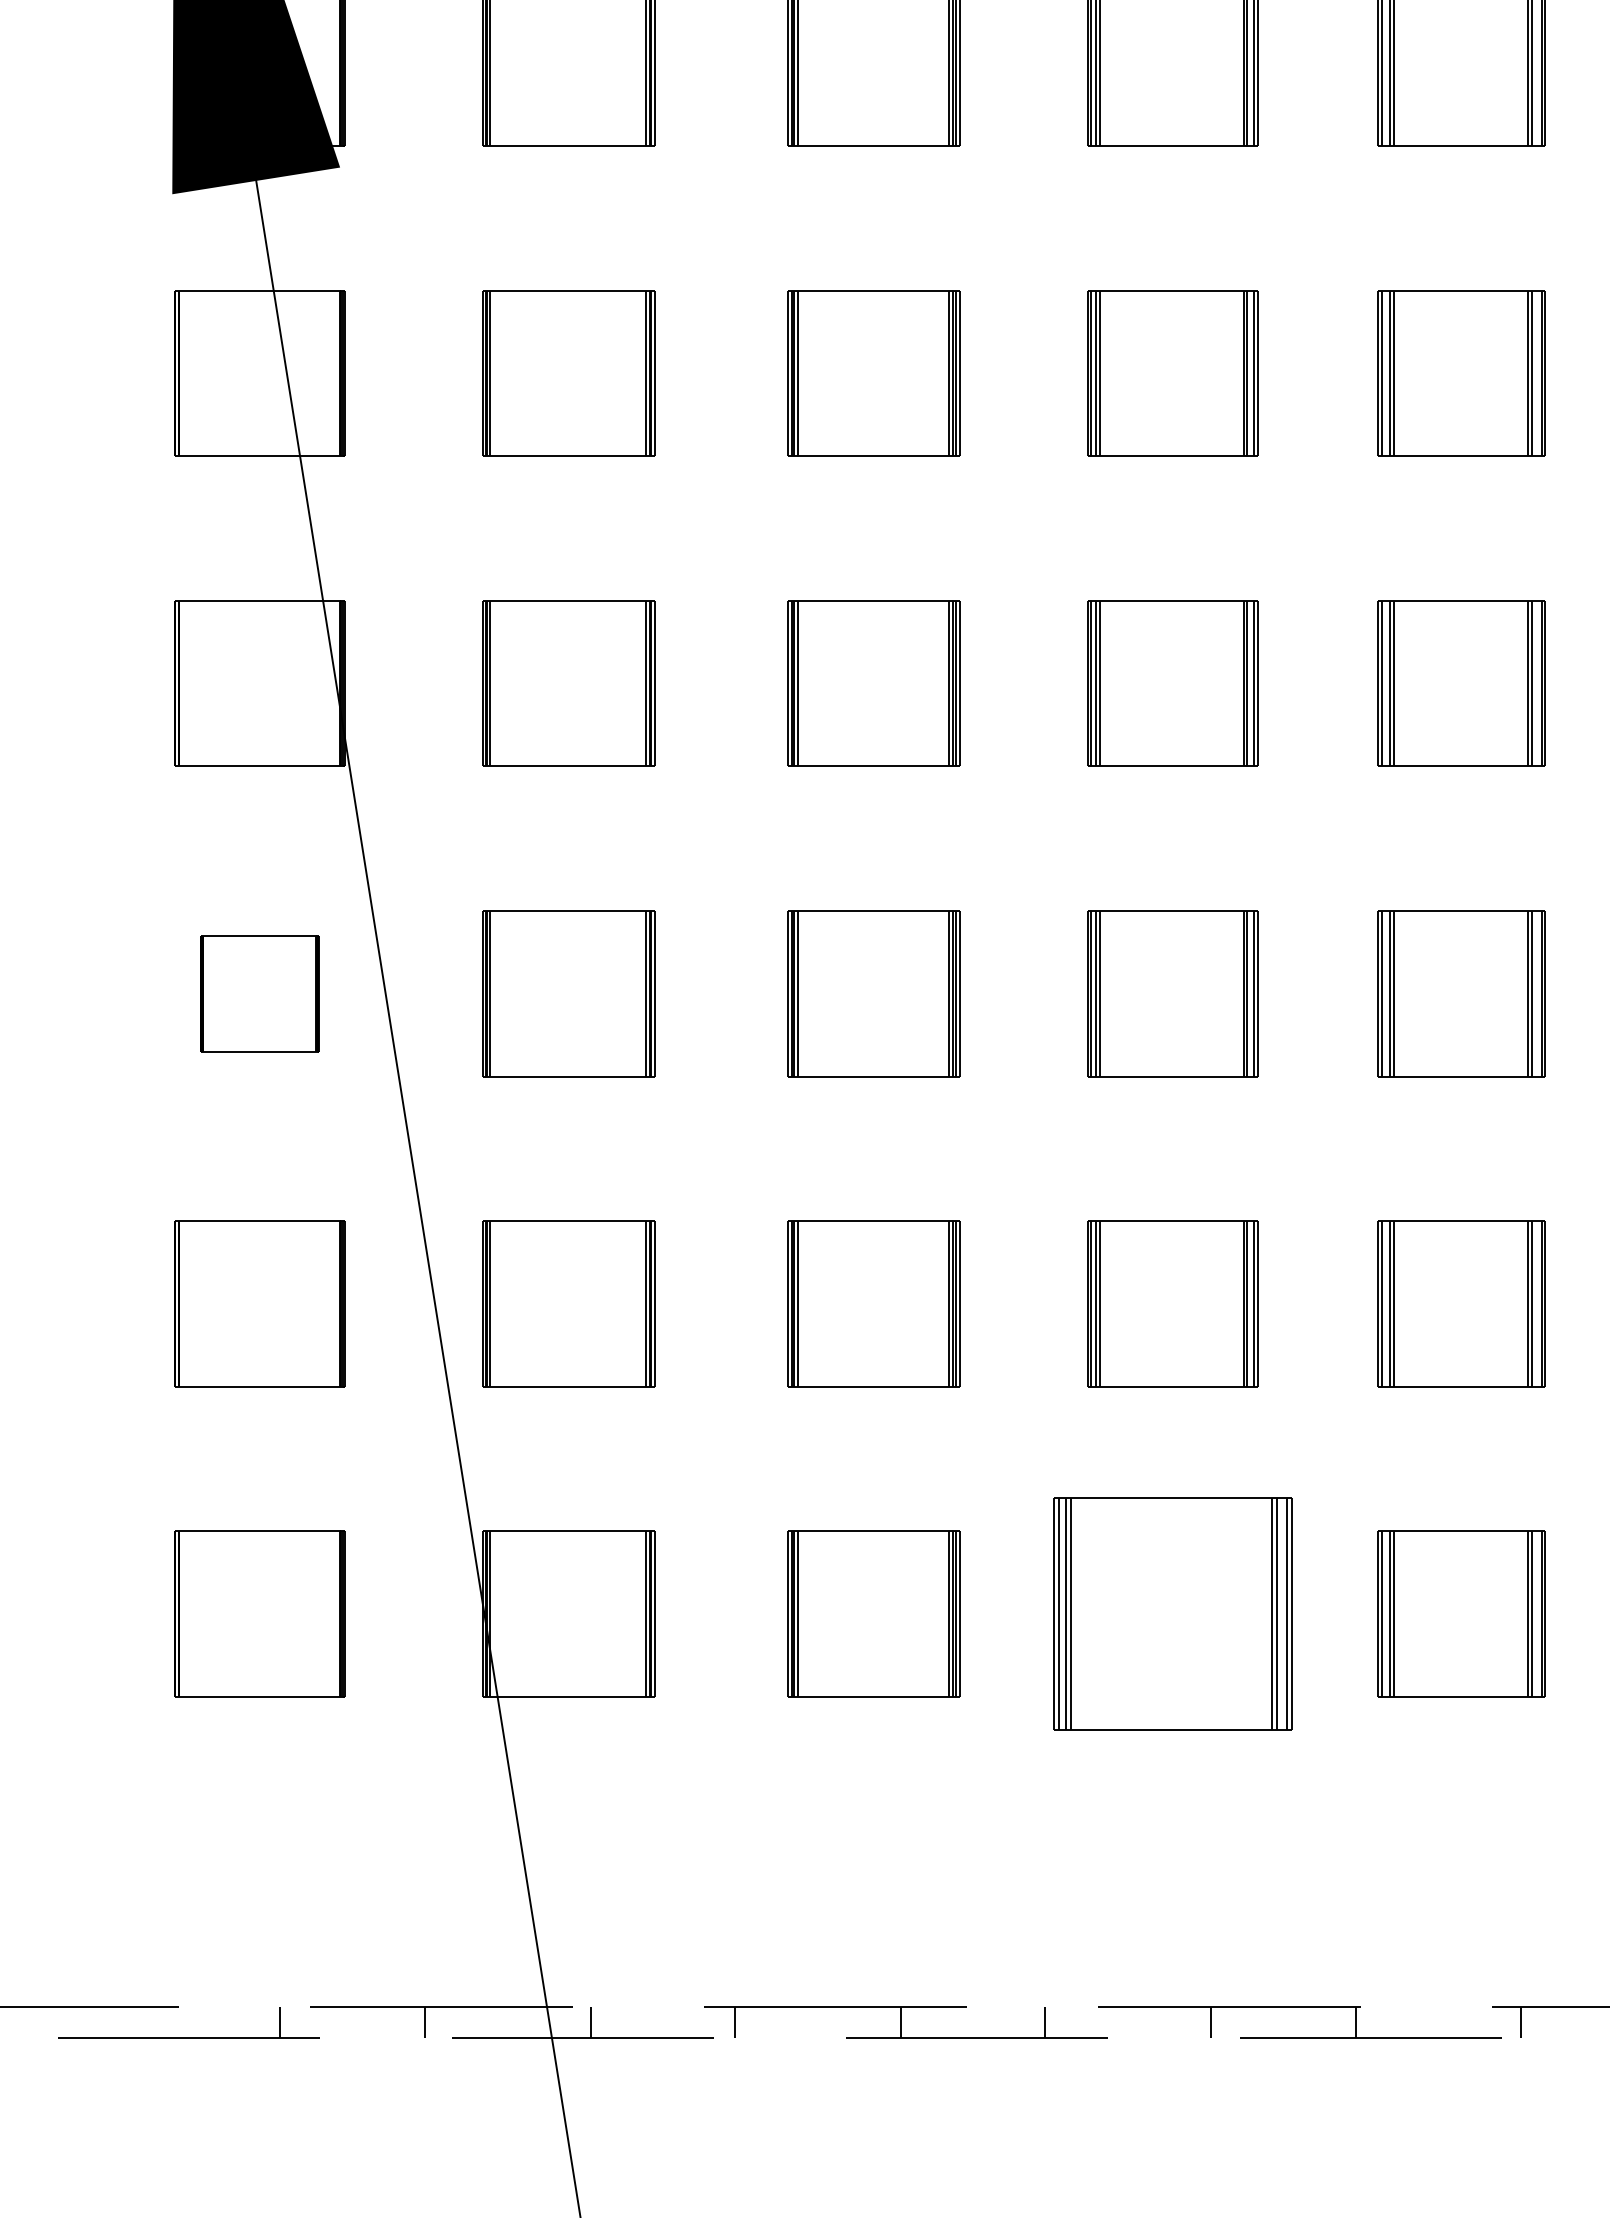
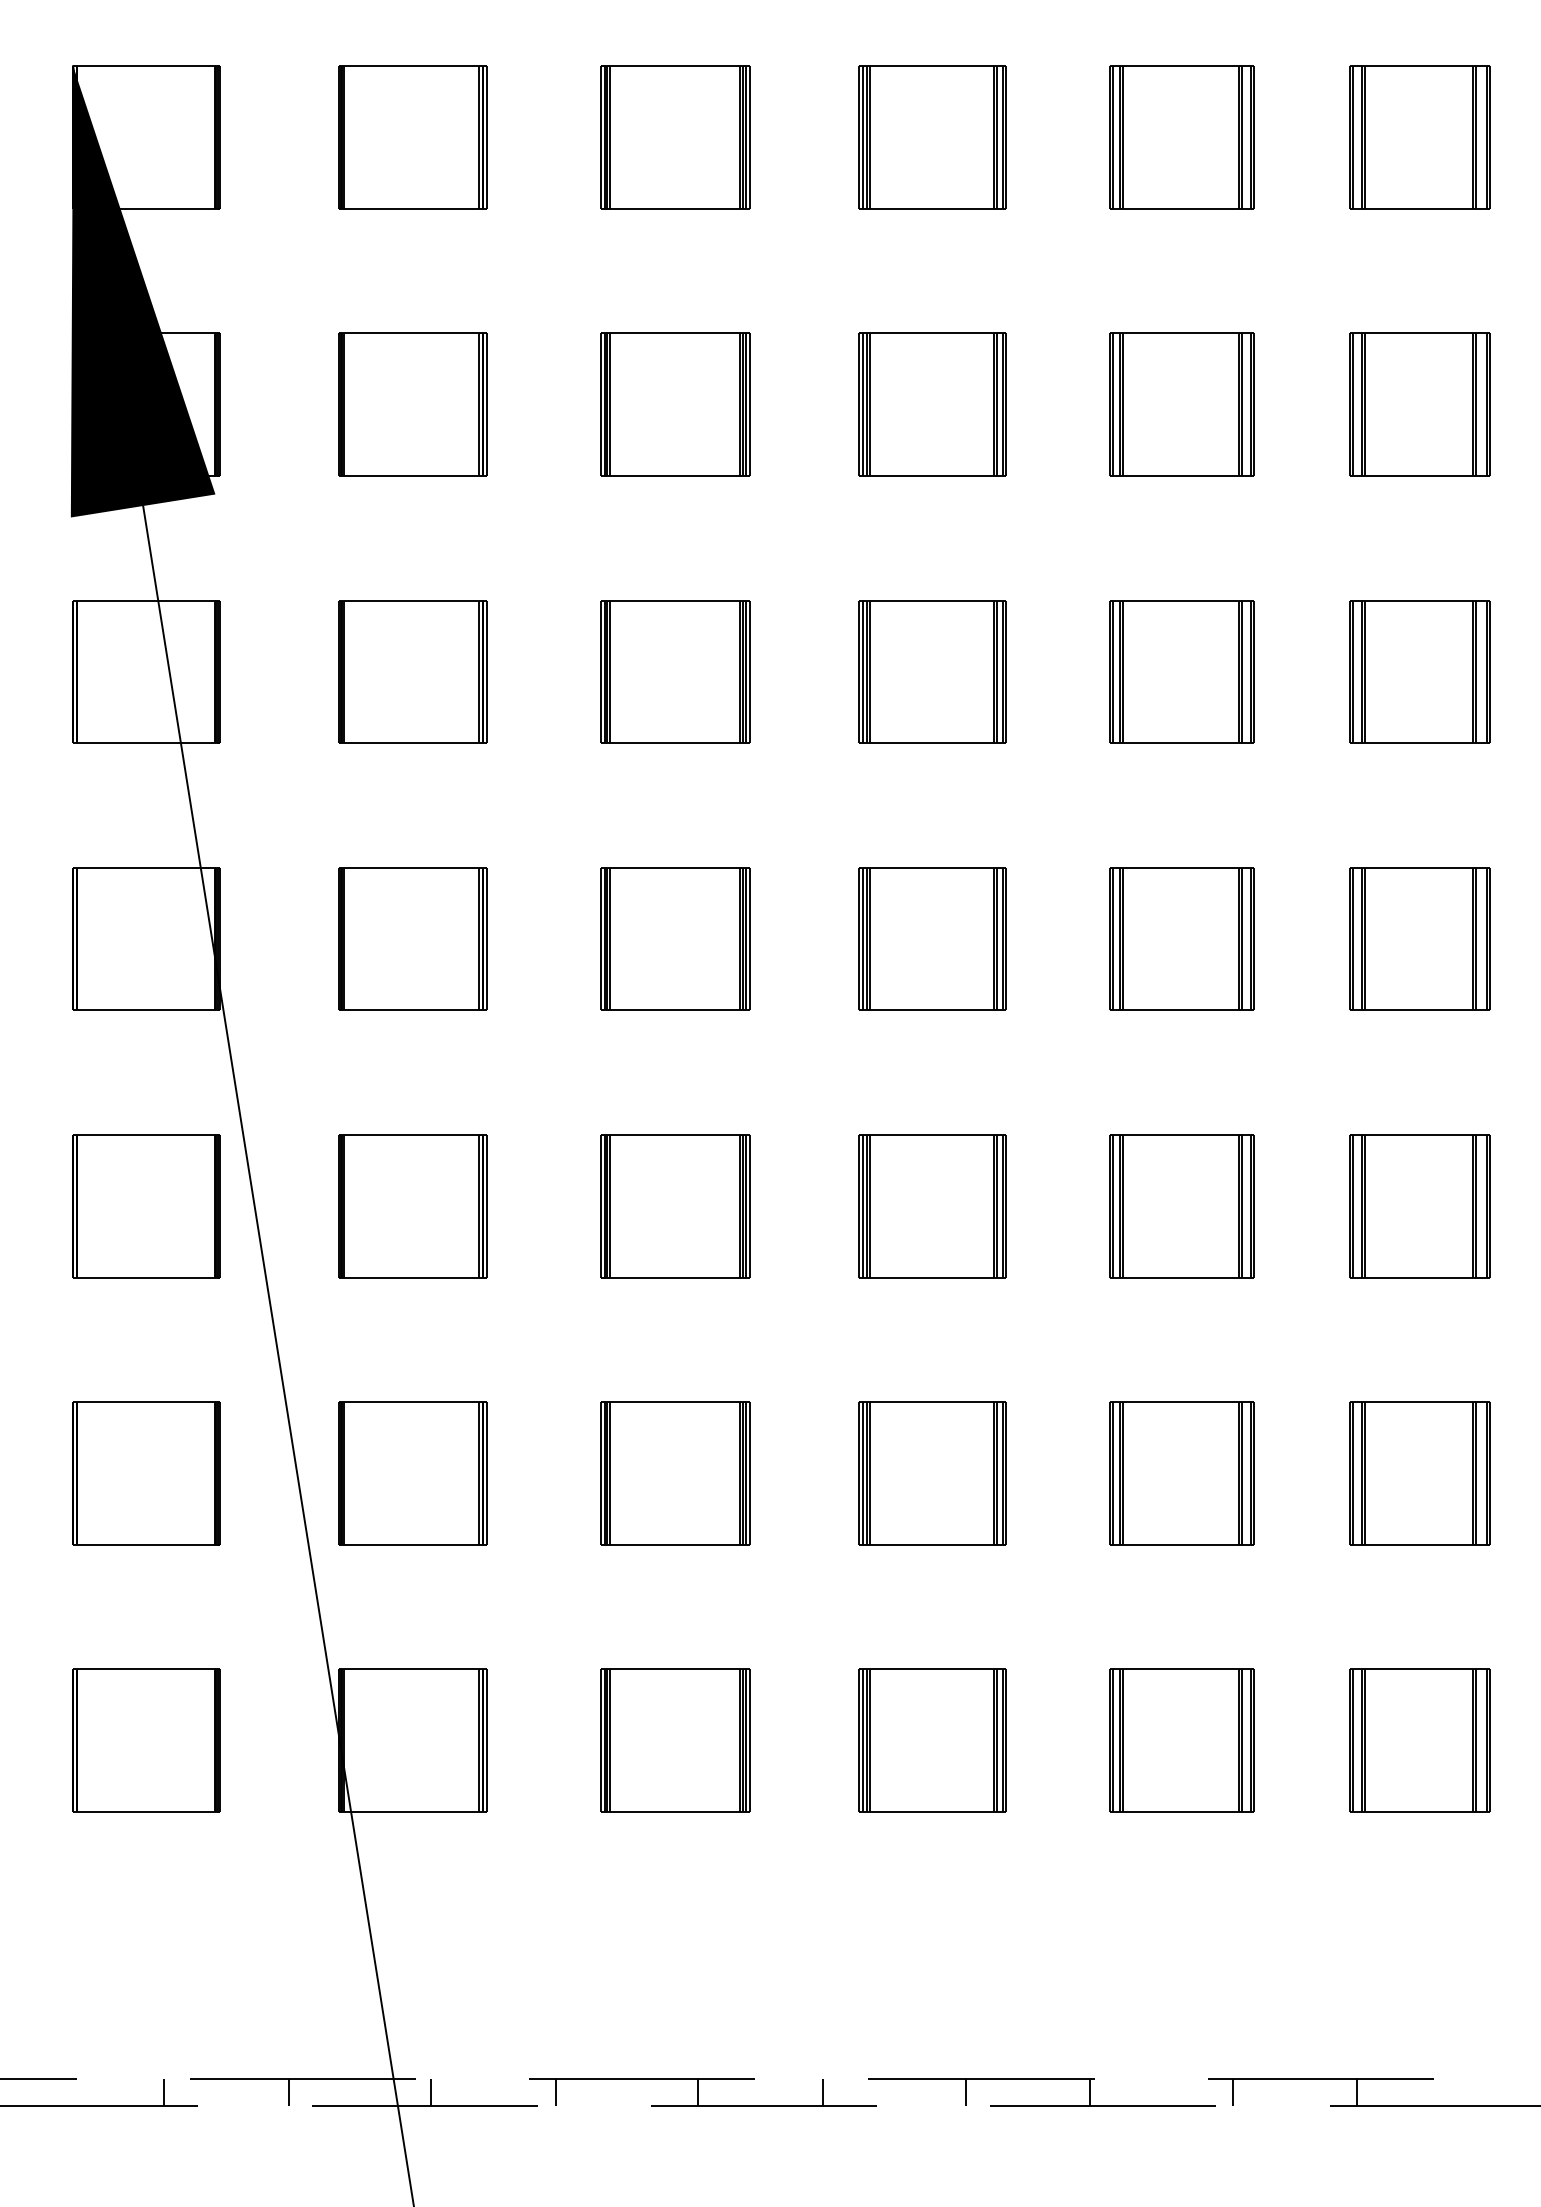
part: (260, 994) -> (146, 1206), size x1.43
part: (1172, 1613) -> (932, 1740), size x0.71

